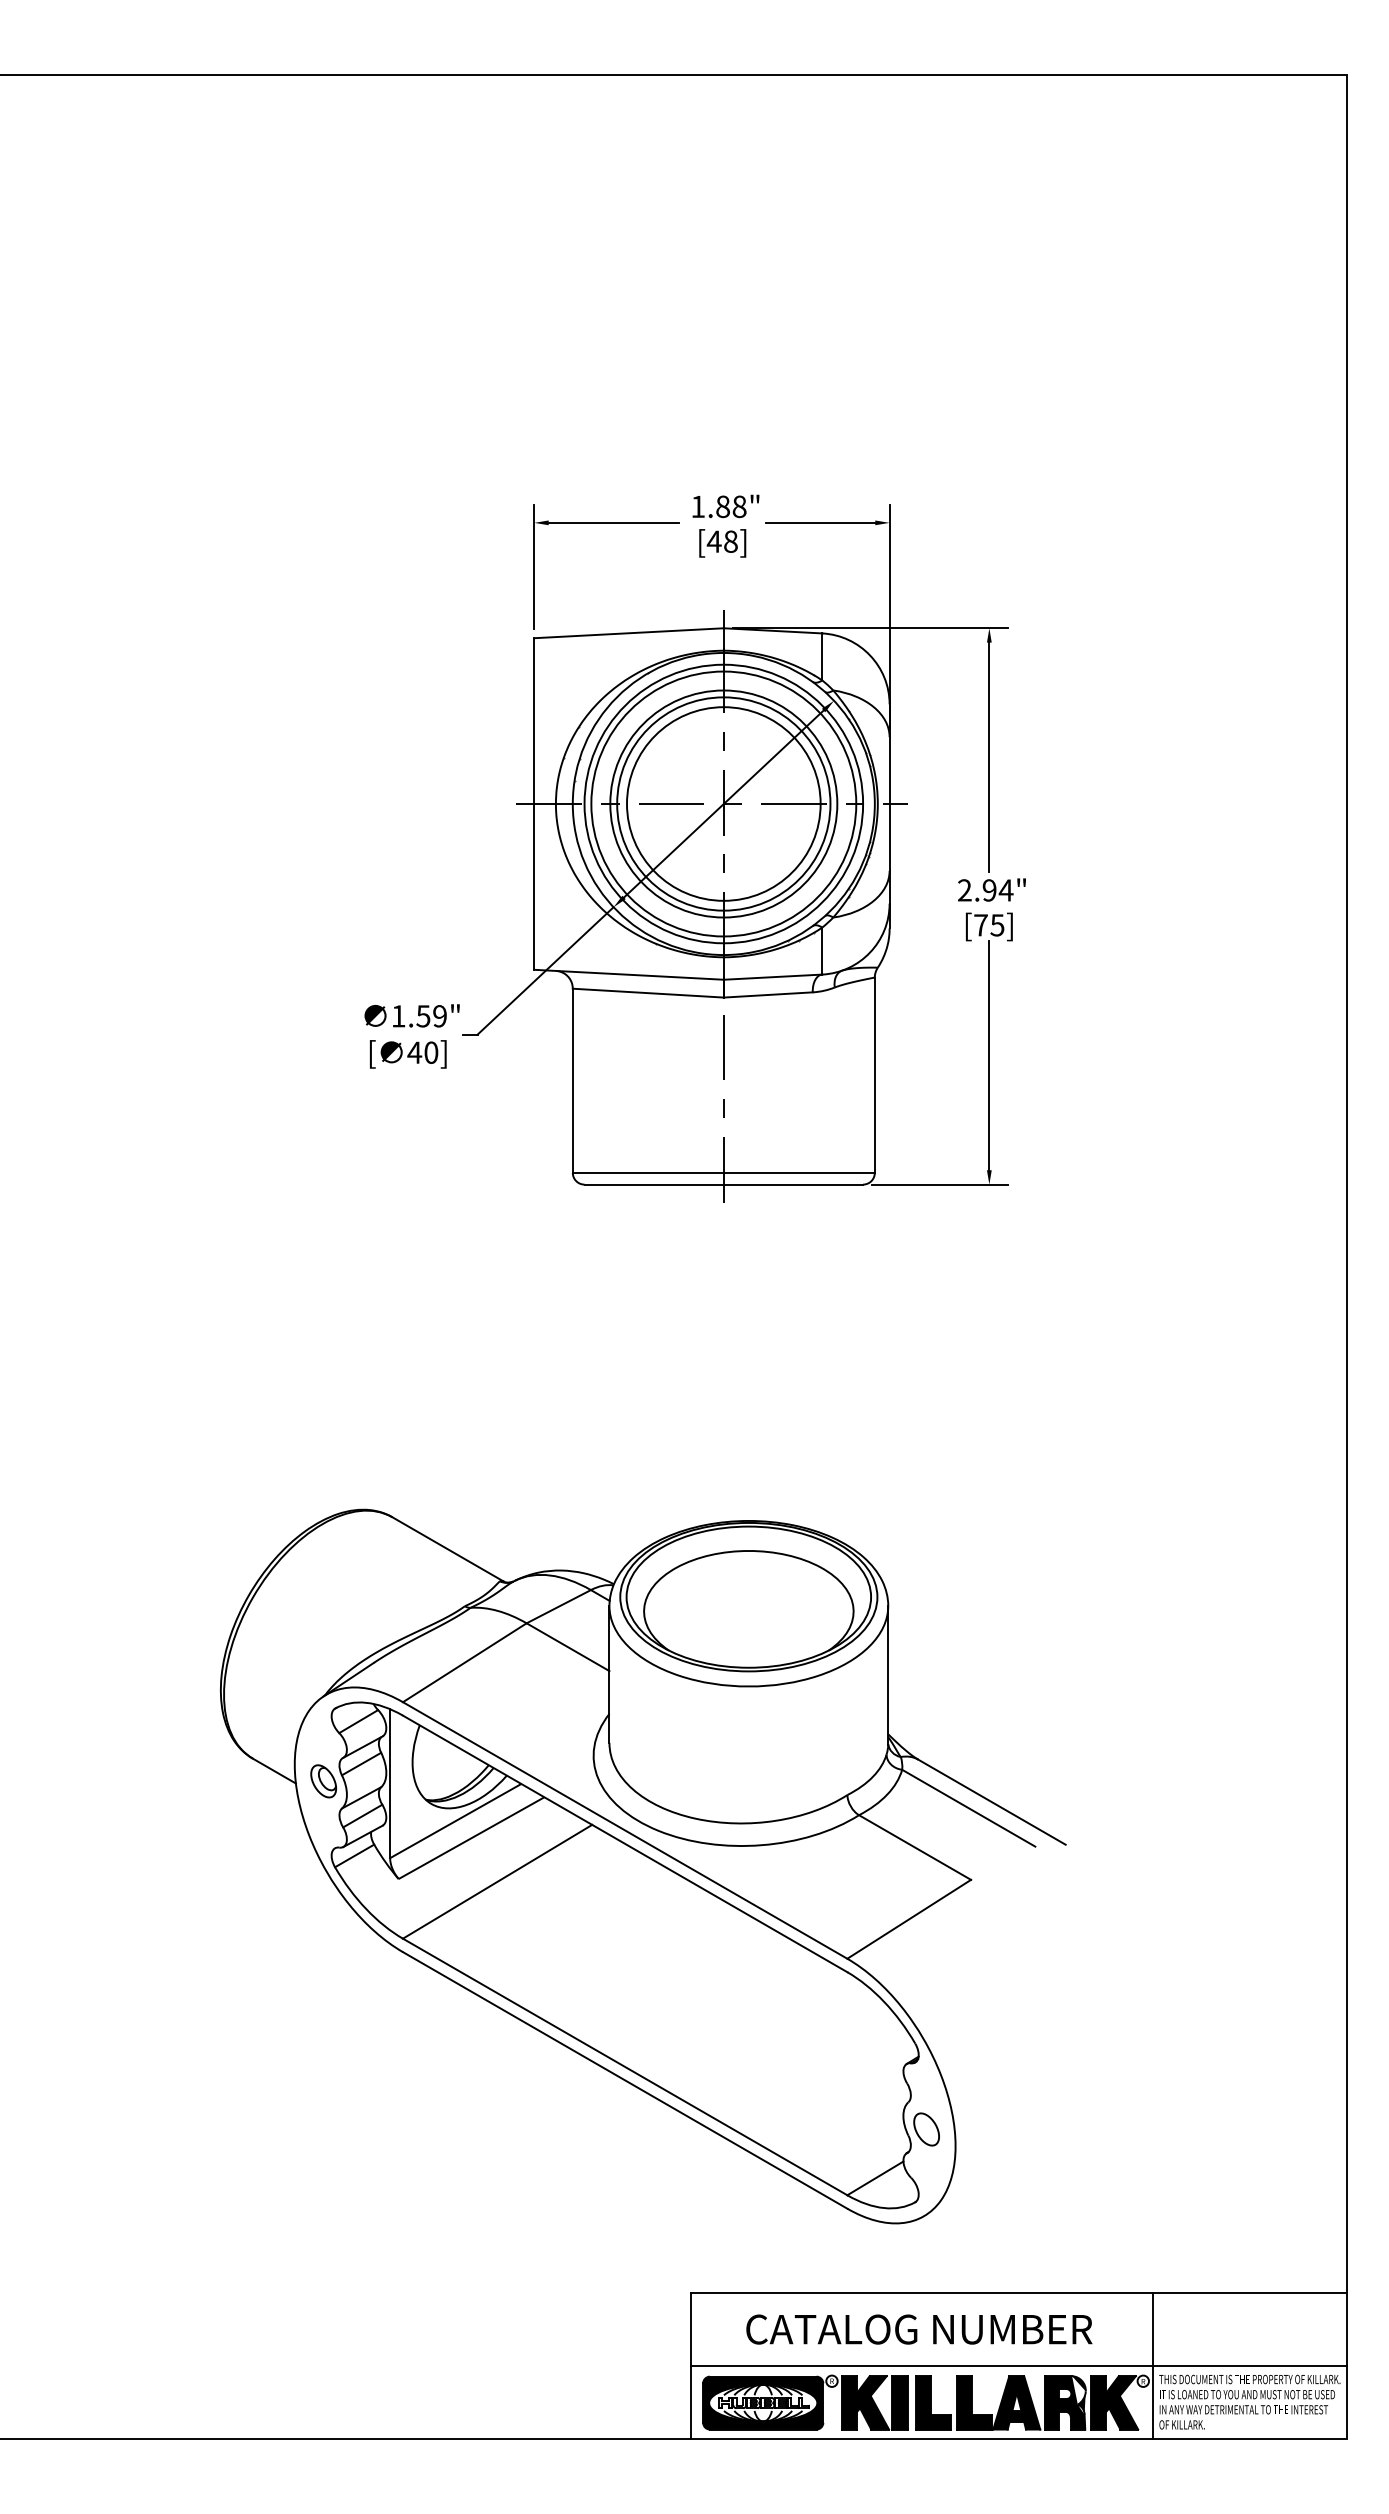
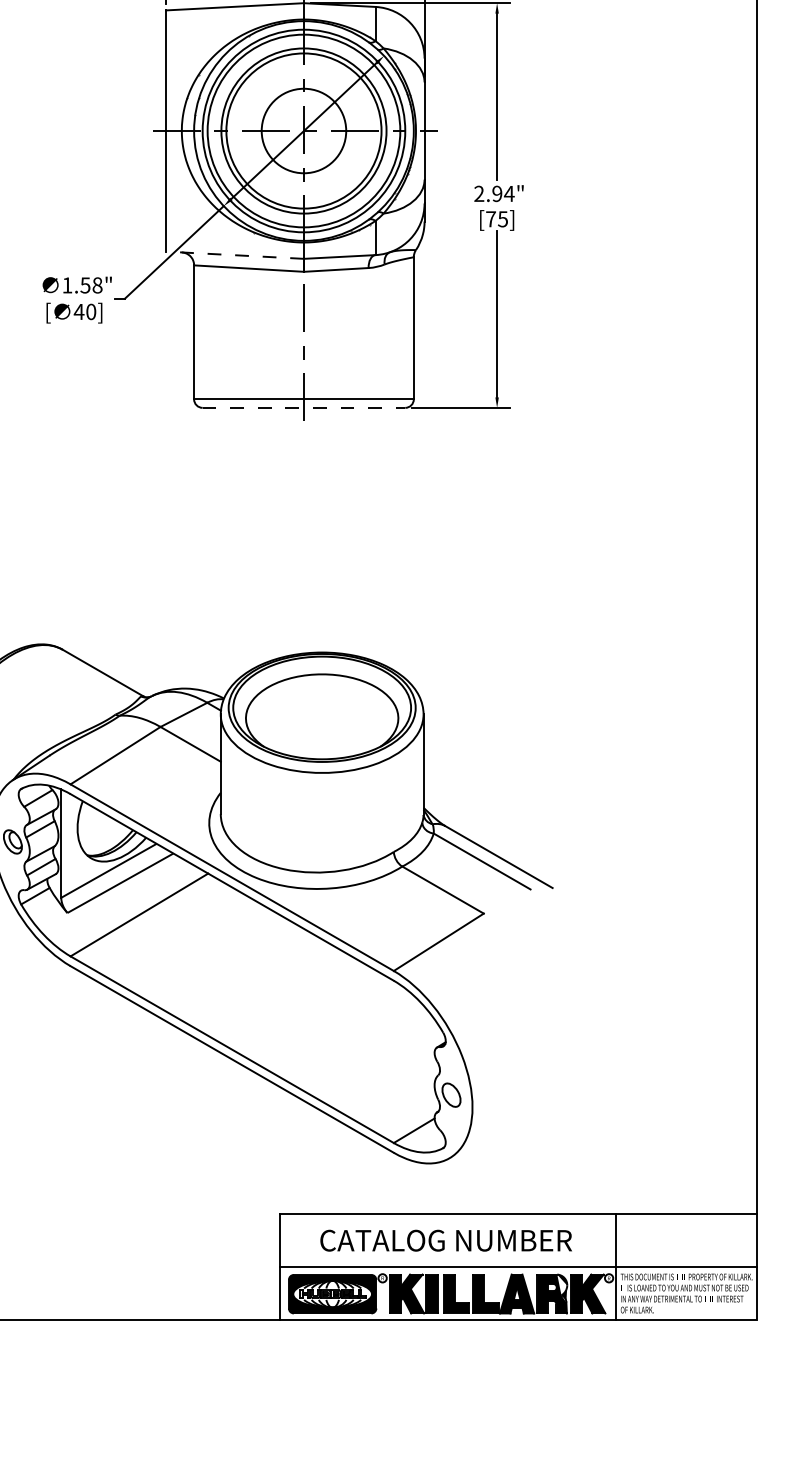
circle: (723, 803) -> (303, 130), size x0.6
line: (629, 974) -> (235, 255), solid -> dashed
text: (439, 1016) -> (97, 285), 1.59" -> 1.58"
line: (724, 1184) -> (304, 407), solid -> dashed

